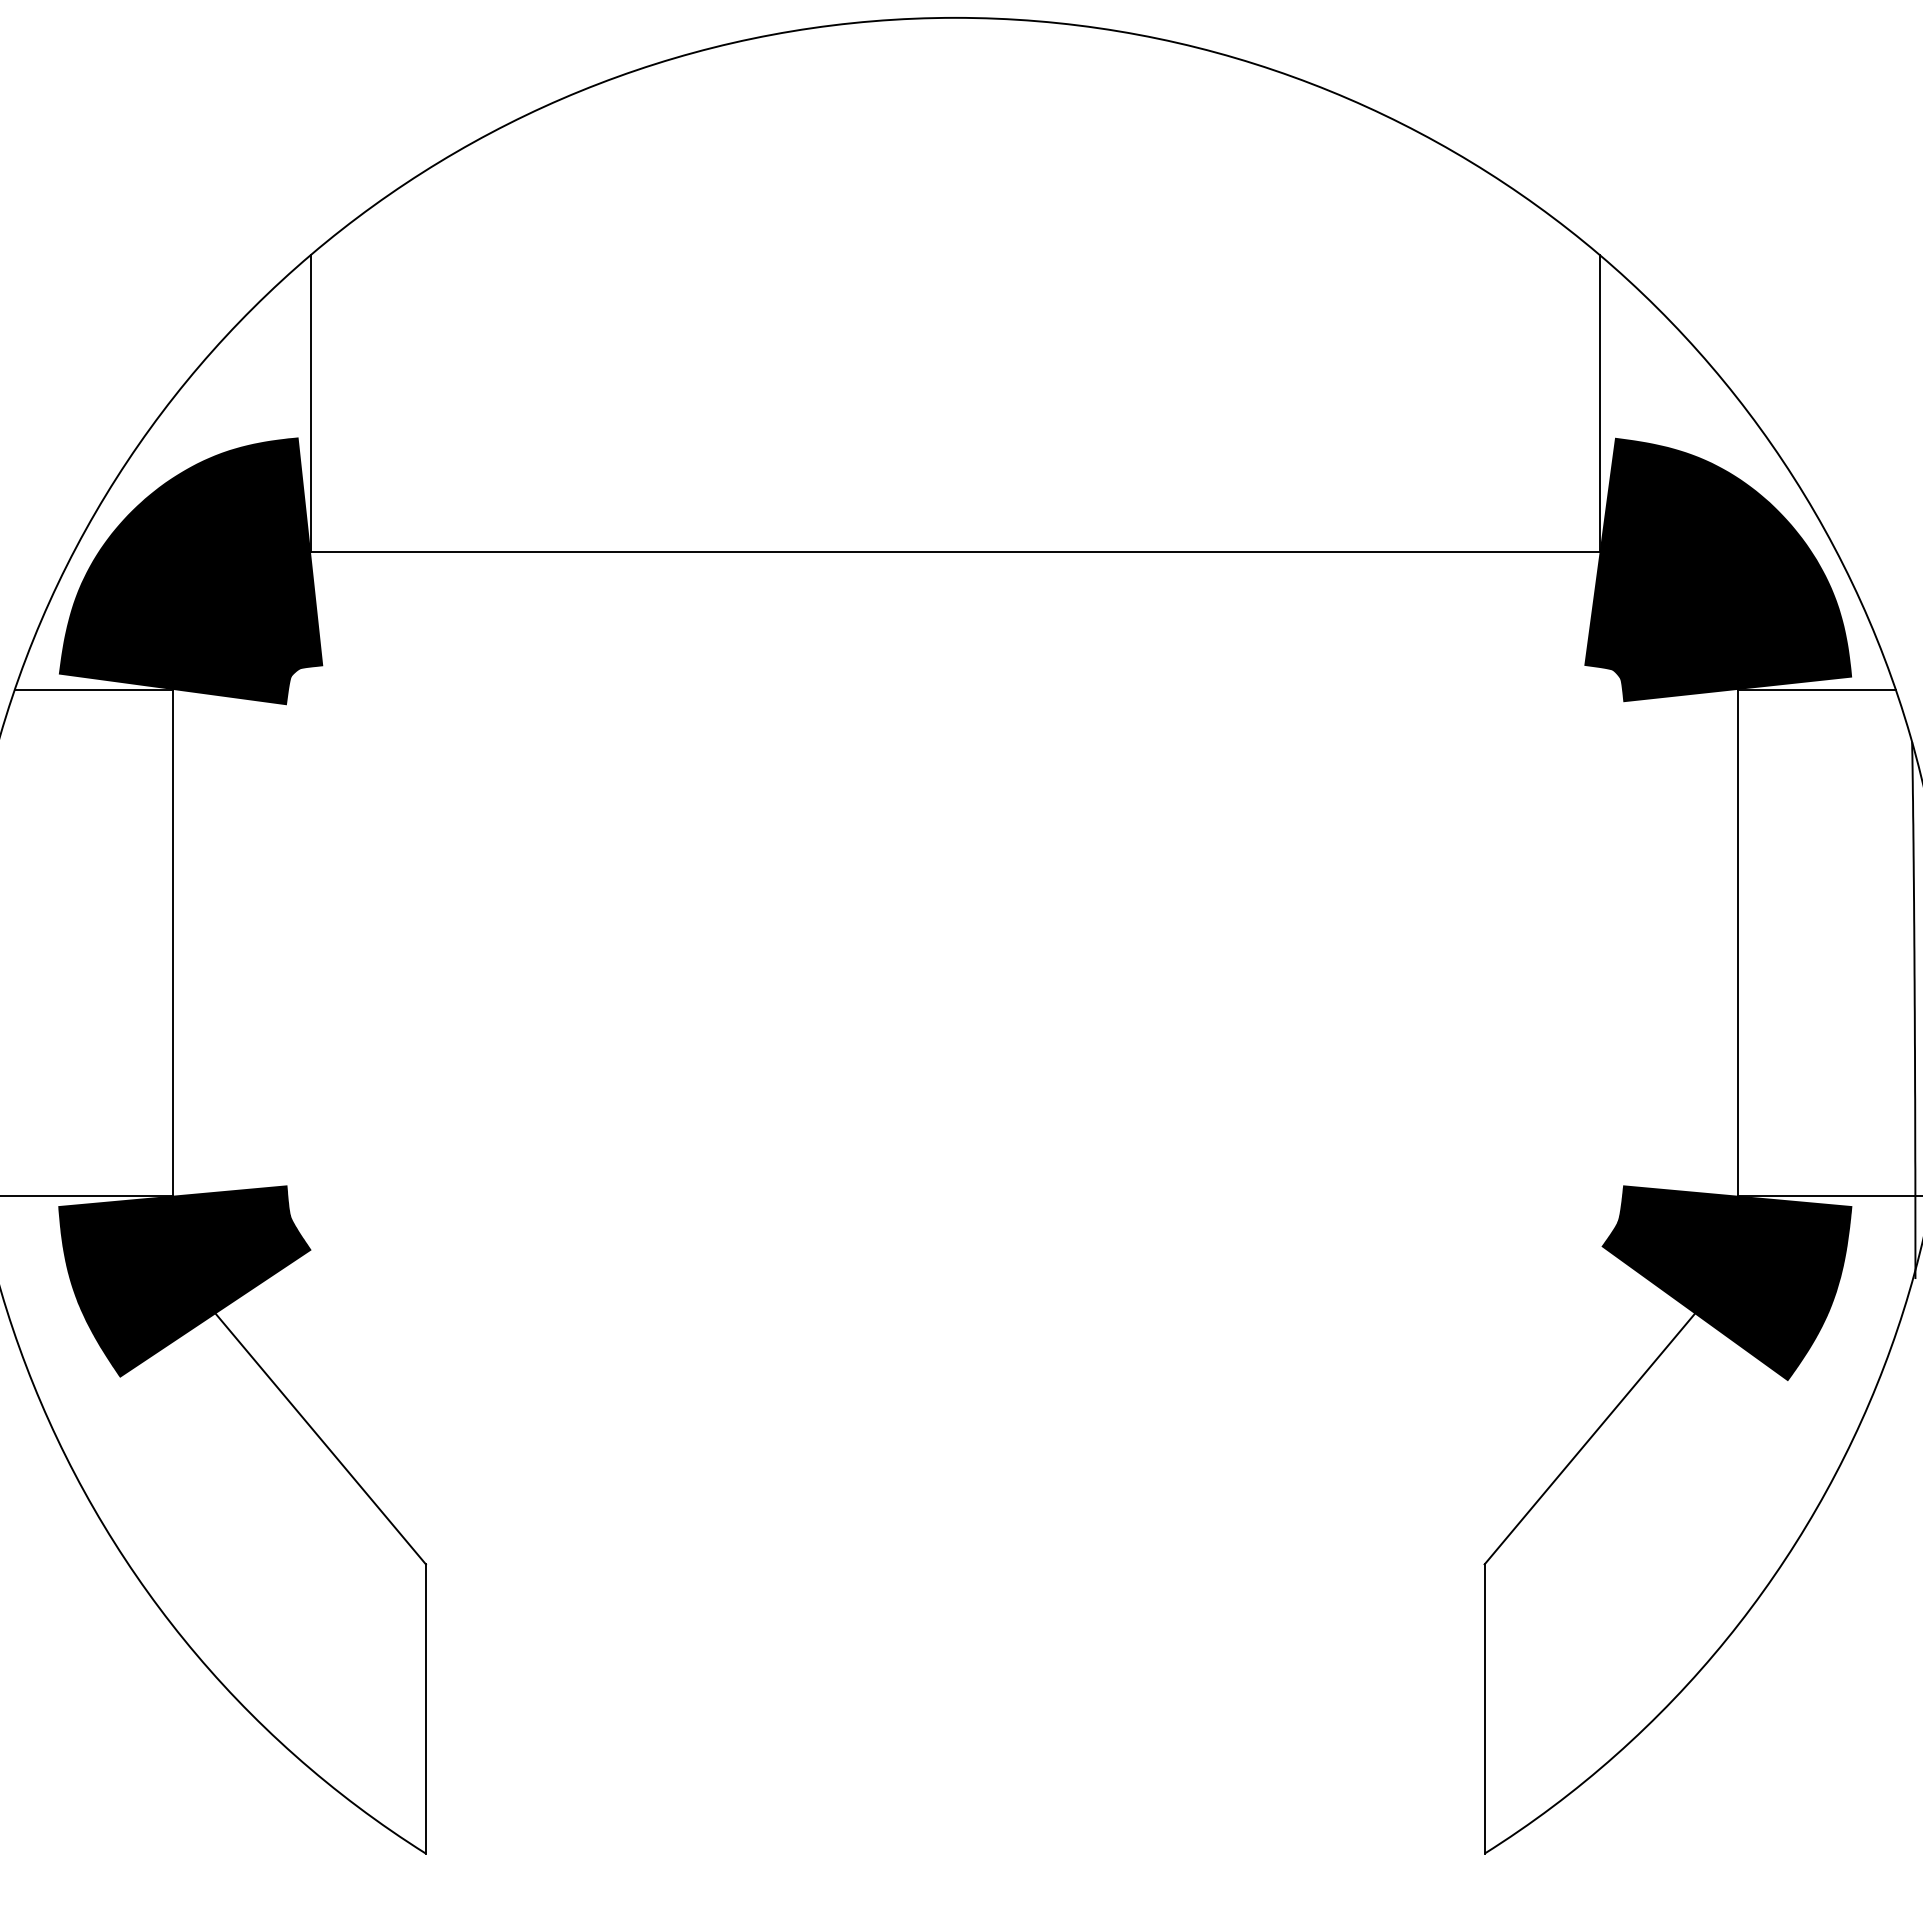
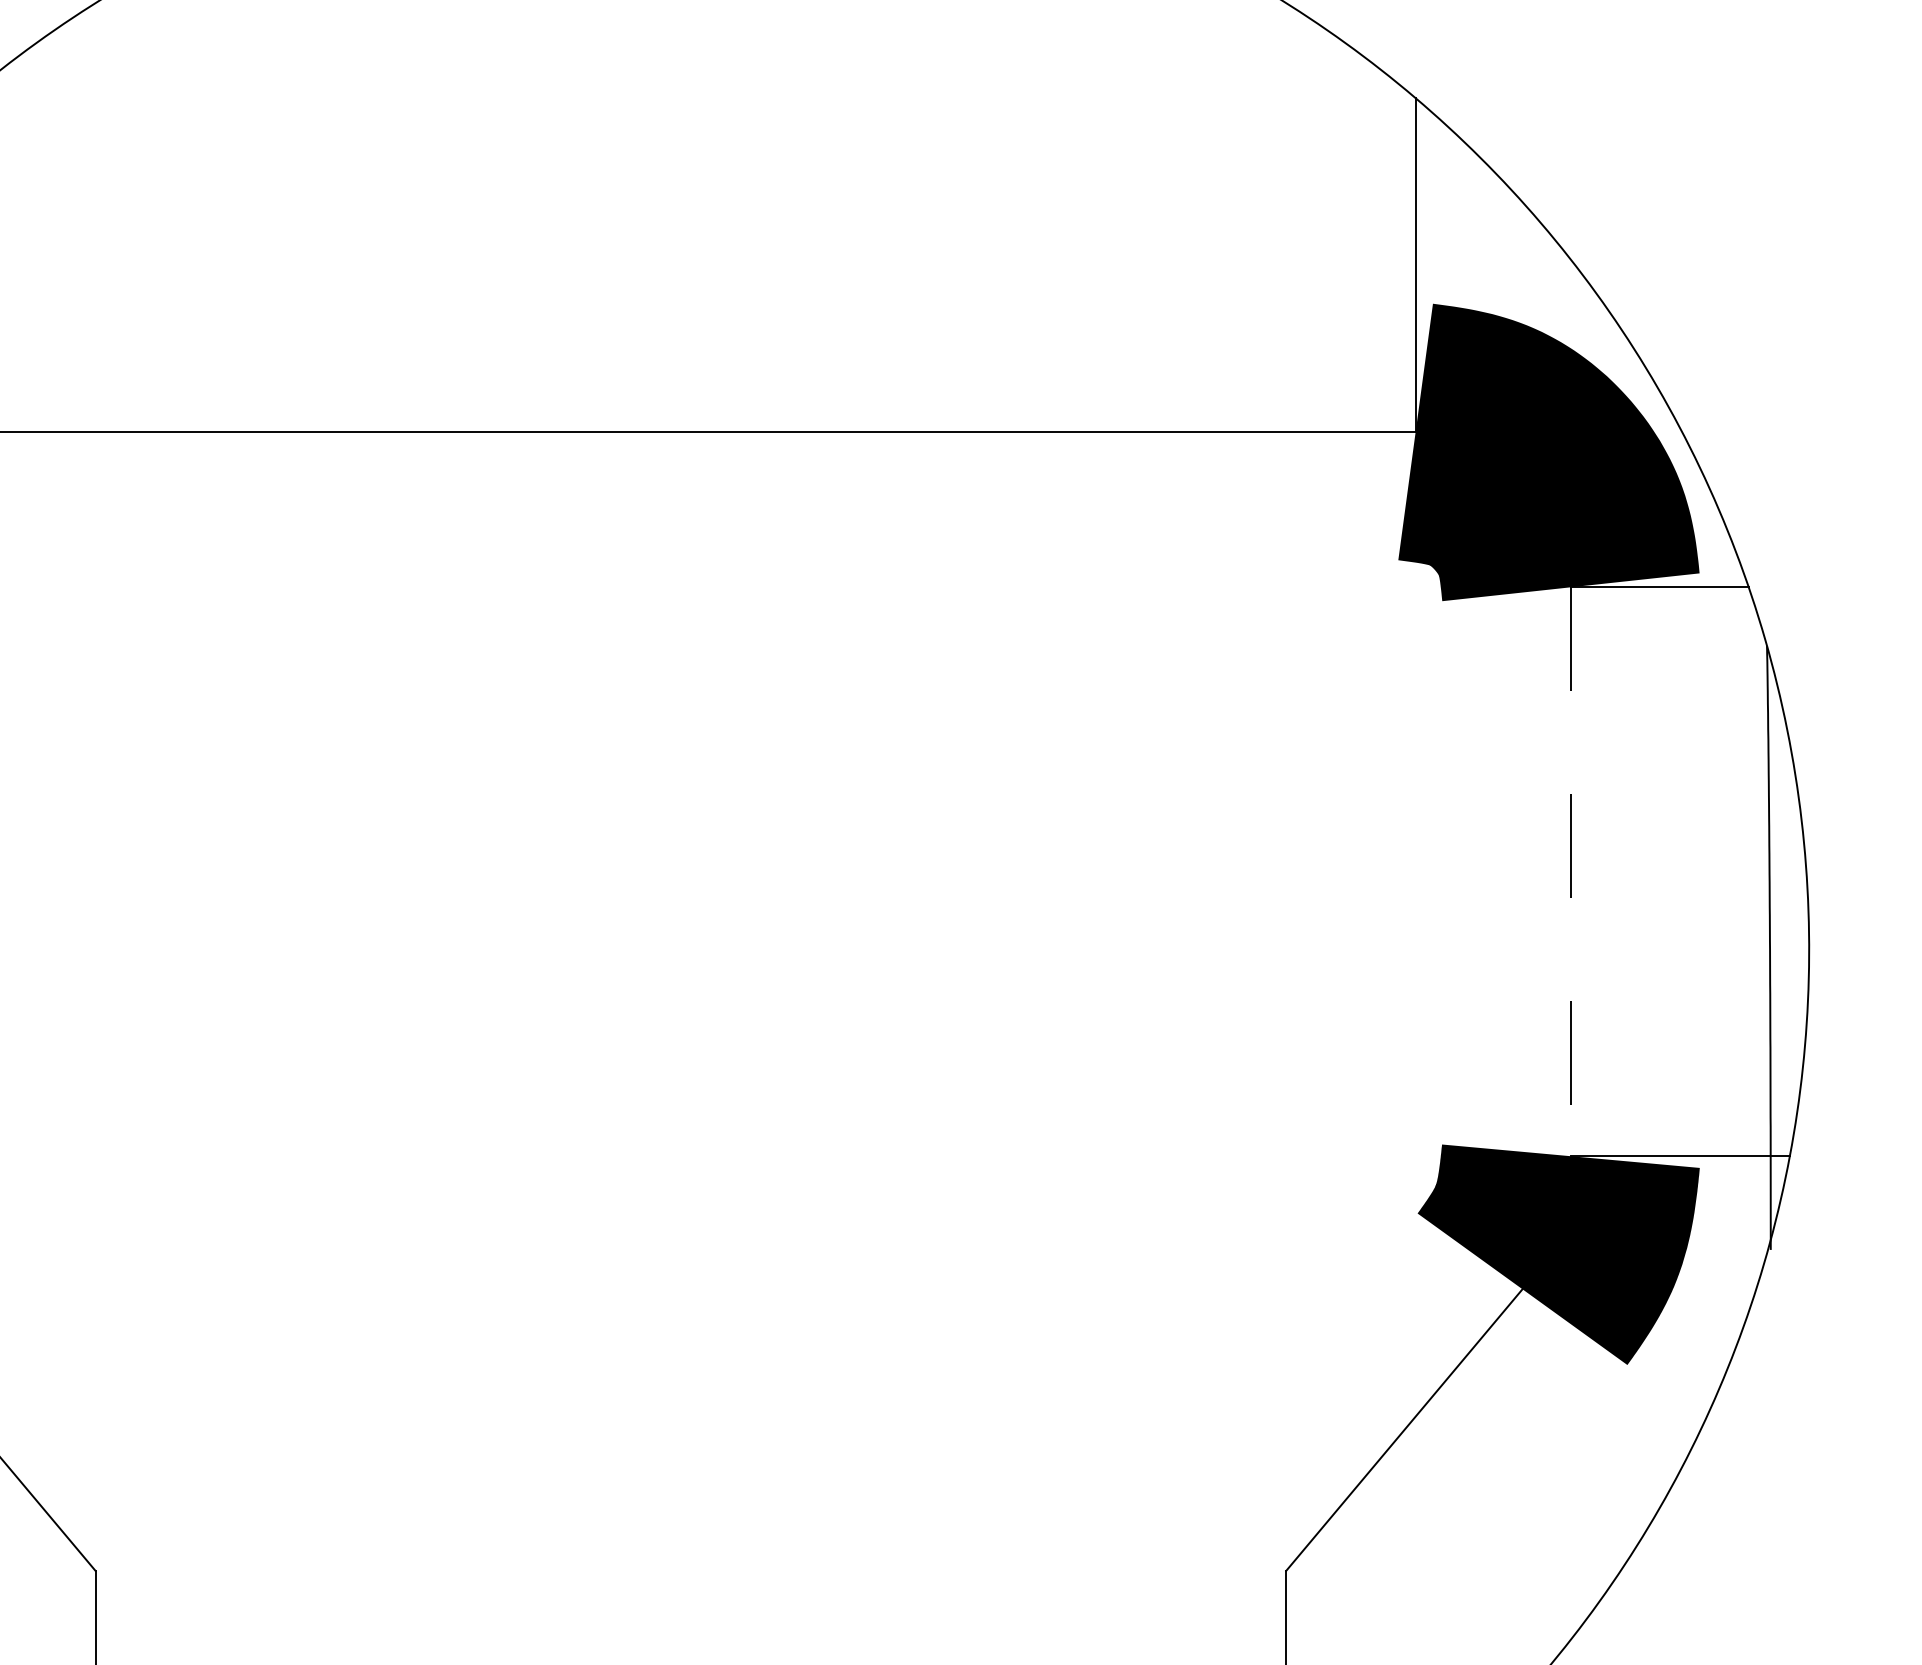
line: (1737, 942) -> (1570, 871), solid -> dashed

